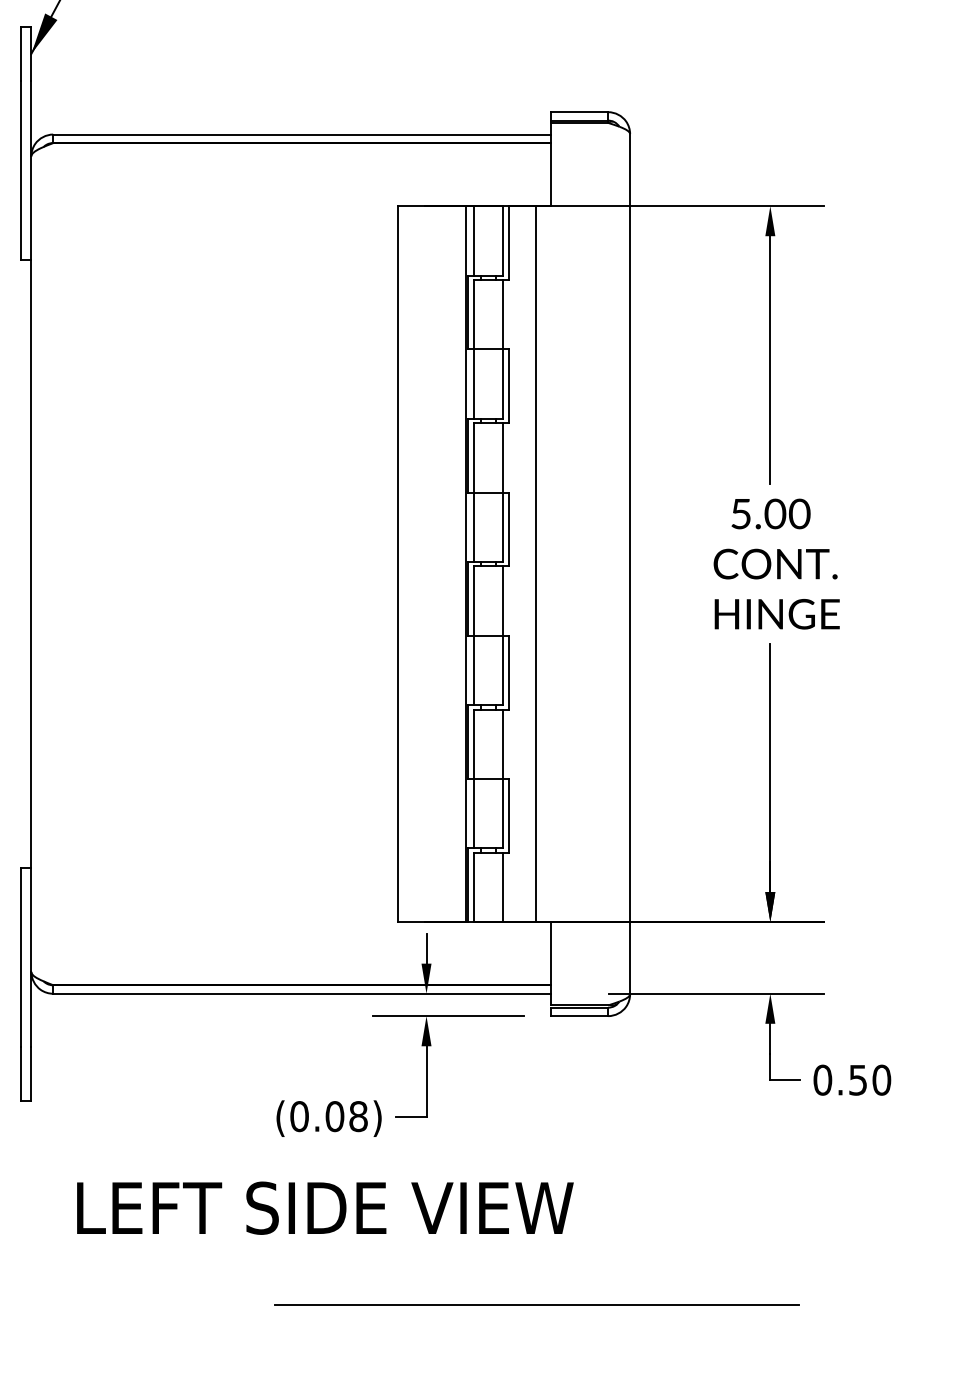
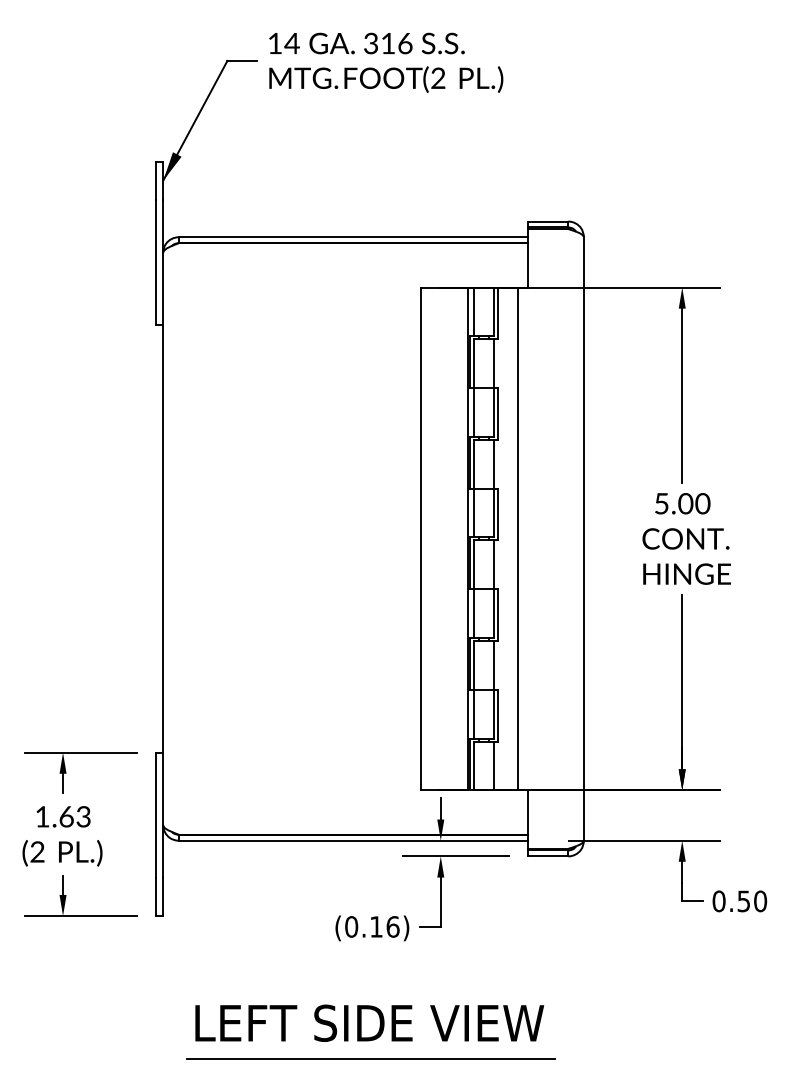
text: (346, 1115) -> (384, 926), (0.08) -> (0.16)
text: (325, 1207) -> (369, 1022), moved
line: (535, 1303) -> (370, 1058), moved

